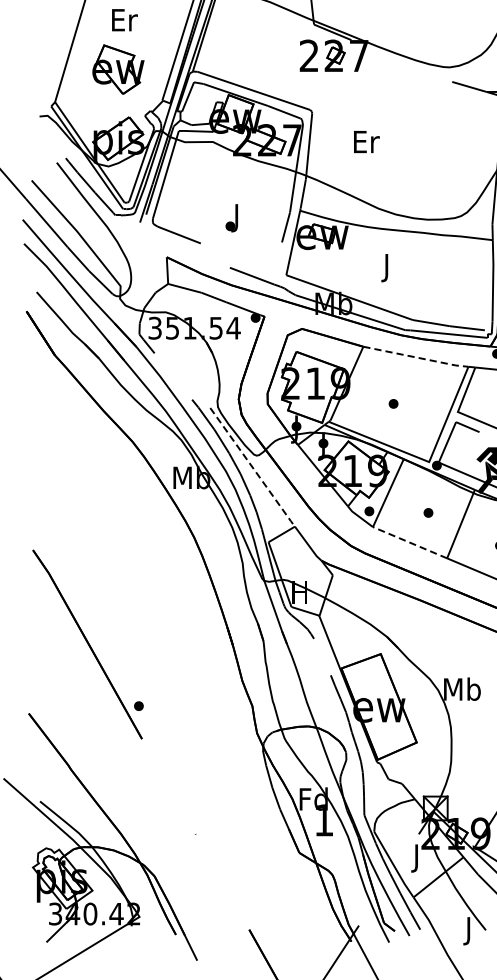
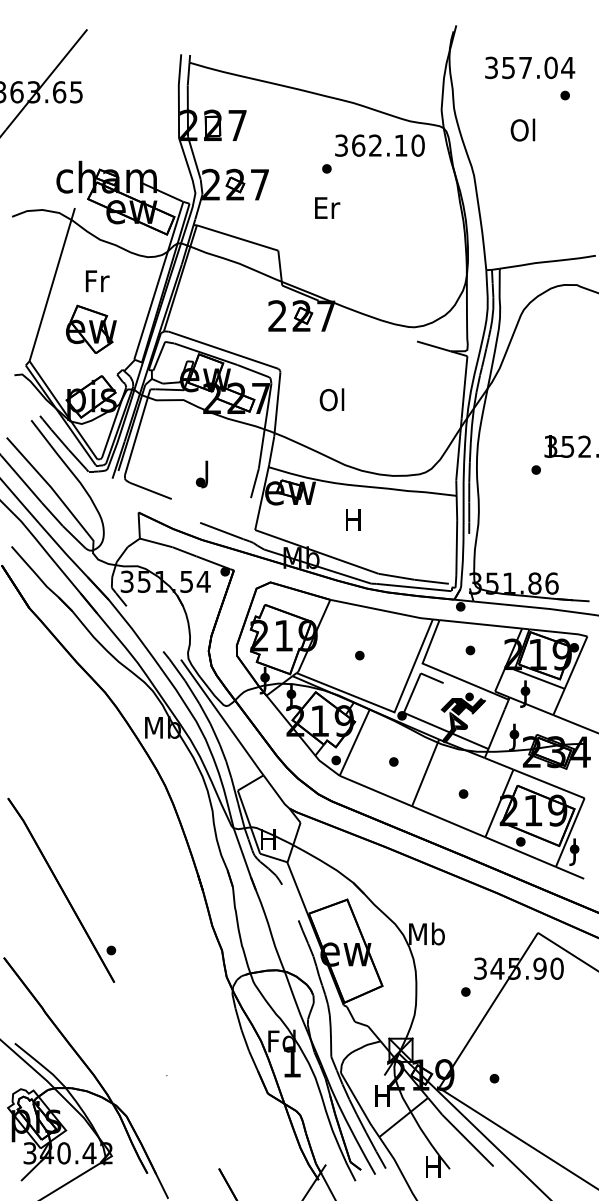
text: (124, 20) -> (97, 281), Er -> Fr
text: (365, 141) -> (332, 399), Er -> Ol
text: (387, 267) -> (353, 522), J -> H
line: (416, 357) -> (382, 610), dashed -> solid
line: (252, 468) -> (222, 718), dashed -> solid
line: (409, 542) -> (375, 790), dashed -> solid
text: (416, 857) -> (382, 1098), J -> H
text: (469, 930) -> (433, 1169), J -> H

